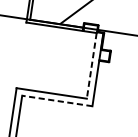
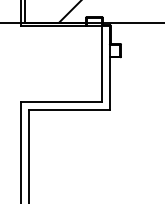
line: (91, 65) -> (101, 64), dashed -> solid
line: (56, 100) -> (68, 109), dashed -> solid

